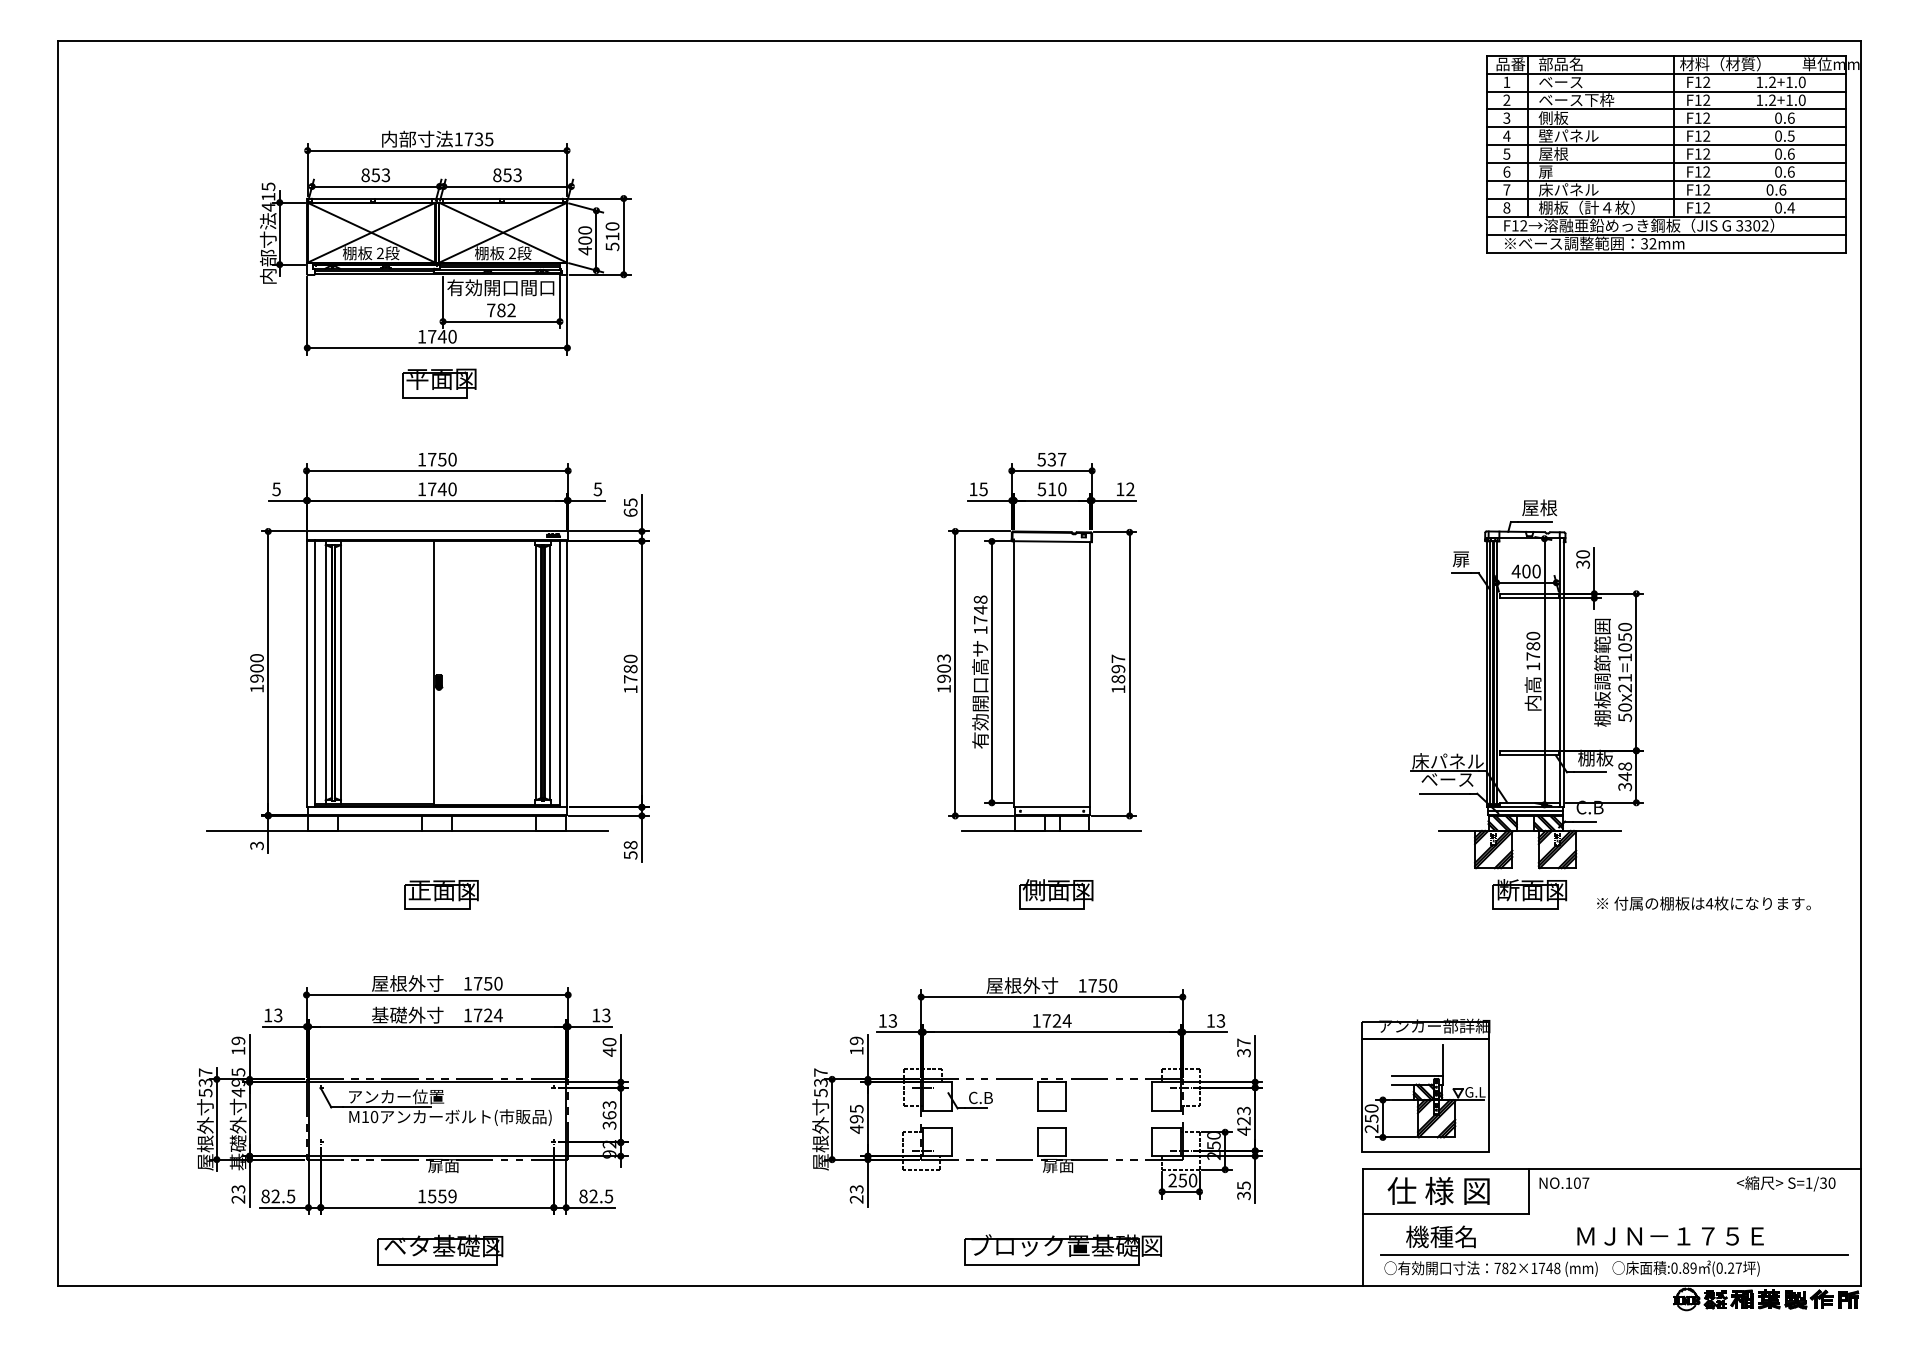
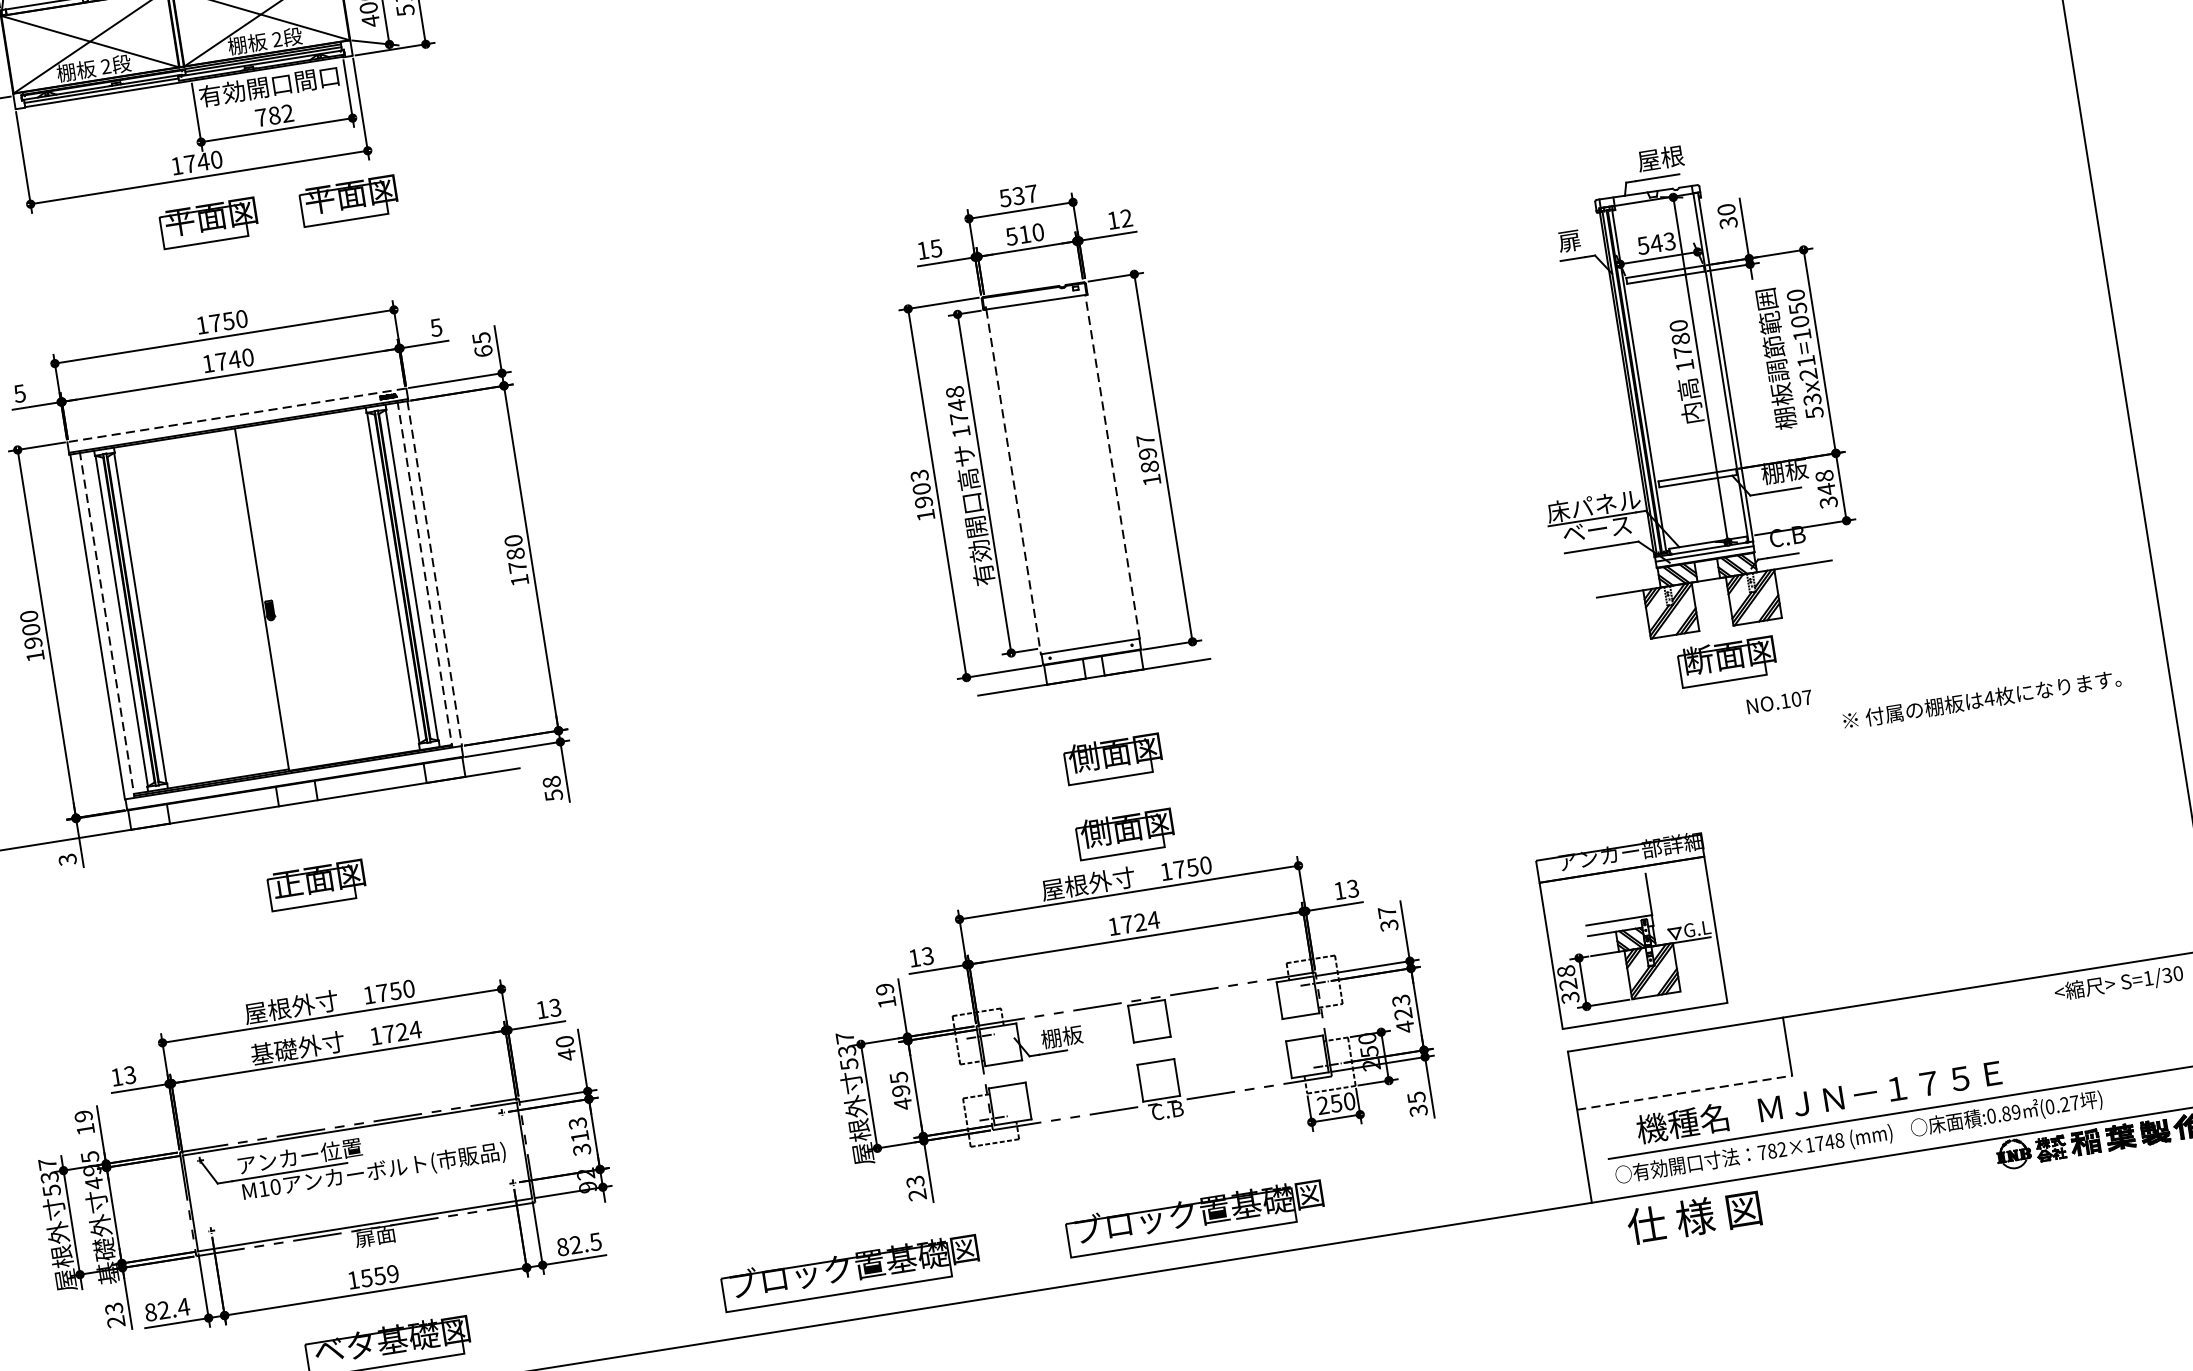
part: (547, 383) -> (349, 200), added
line: (436, 531) -> (235, 415), solid -> dashed
text: (1525, 571) -> (1655, 243), 400 -> 543
line: (314, 673) -> (106, 624), solid -> dashed
line: (559, 673) -> (424, 574), solid -> dashed
line: (567, 674) -> (434, 573), solid -> dashed
line: (1014, 674) -> (1014, 482), solid -> dashed
line: (1090, 674) -> (1112, 466), solid -> dashed
text: (1624, 707) -> (1811, 399), 50x21=1050 -> 53x21=1050
text: (1703, 903) -> (1981, 699), moved
part: (1056, 952) -> (1125, 833), added
text: (983, 1097) -> (1060, 1036), C.B -> 棚板
text: (609, 1115) -> (579, 1136), 363 -> 313
text: (1371, 1118) -> (1568, 984), 250 -> 328
text: (1058, 1166) -> (1172, 1110), 扉面 -> C.B
text: (1564, 1182) -> (1779, 701), moved
text: (1438, 1190) -> (1693, 1216), moved
text: (290, 1196) -> (183, 1307), 82.5 -> 82.4
line: (1446, 1214) -> (1684, 1093), solid -> dashed
text: (1670, 1236) -> (1880, 1091), moved
part: (796, 1249) -> (849, 1272), added

